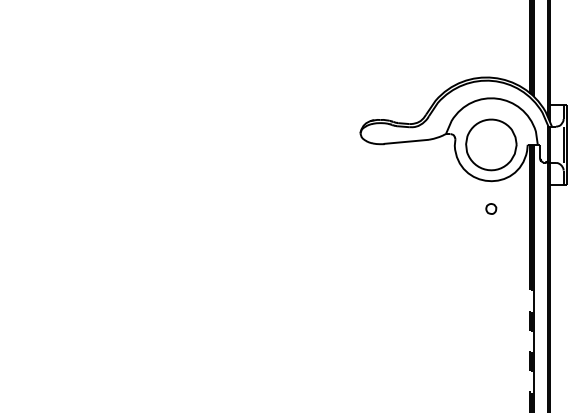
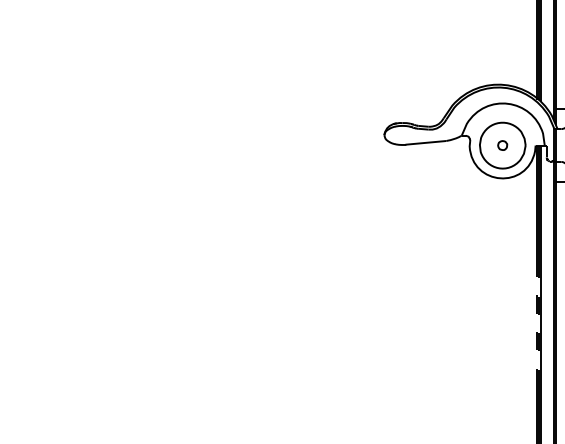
part: (491, 208) -> (502, 145), moved

